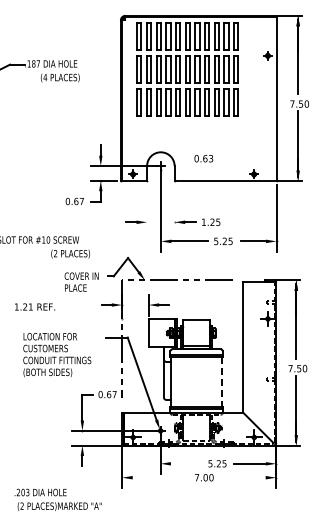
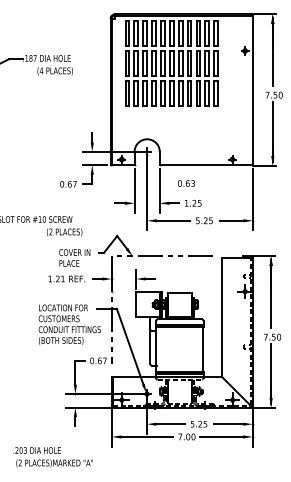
text: (203, 158) -> (186, 183), moved
line: (147, 208) -> (134, 190), added
line: (174, 208) -> (159, 190), added
text: (34, 306) -> (66, 278), moved
text: (57, 355) -> (70, 325), moved
line: (222, 382) -> (203, 349), dashed -> solid
line: (186, 463) -> (170, 423), added
line: (160, 477) -> (146, 436), added
line: (242, 477) -> (221, 436), added

